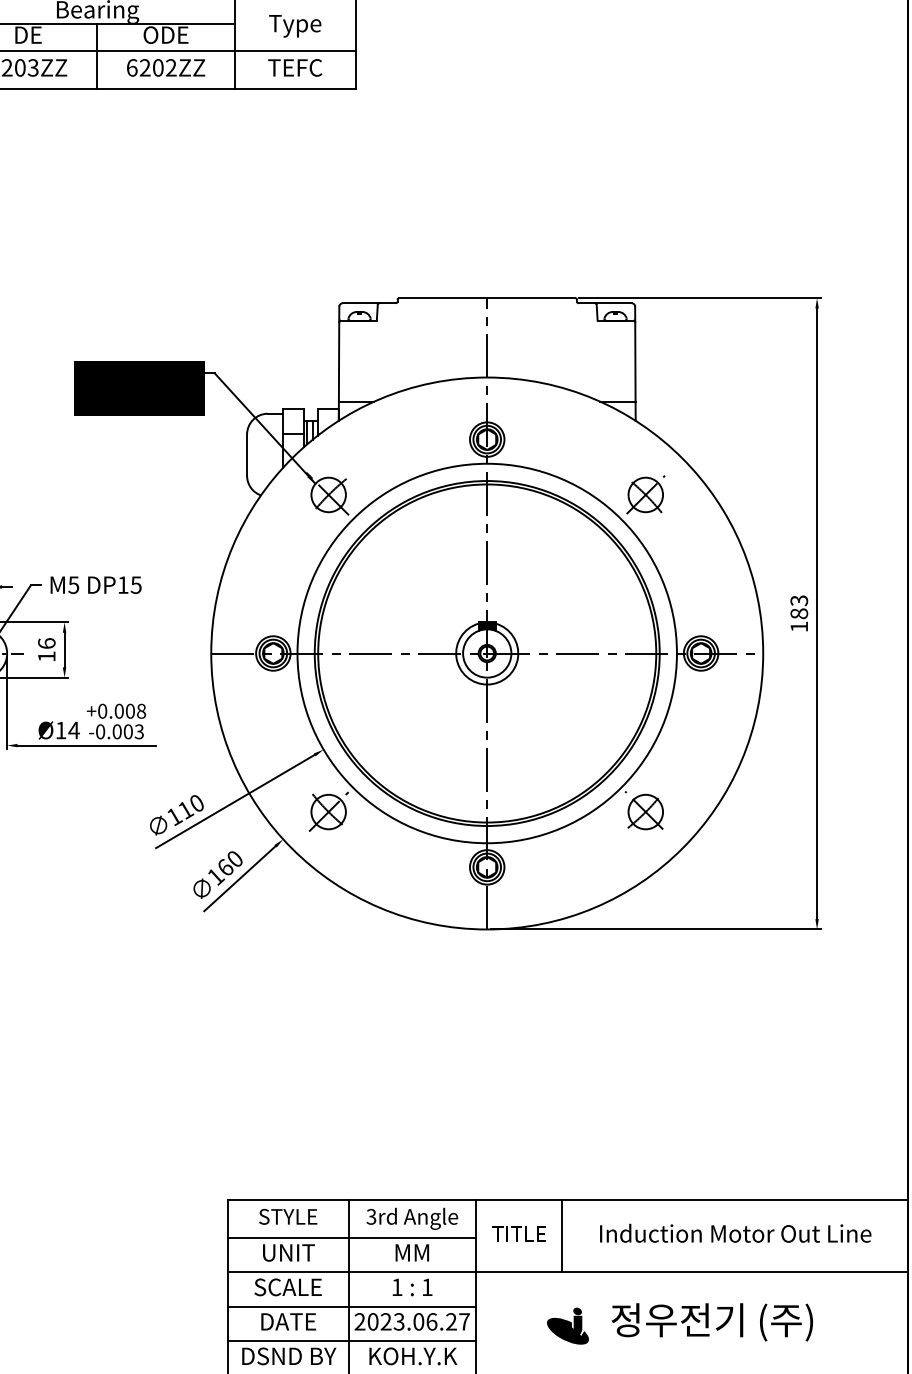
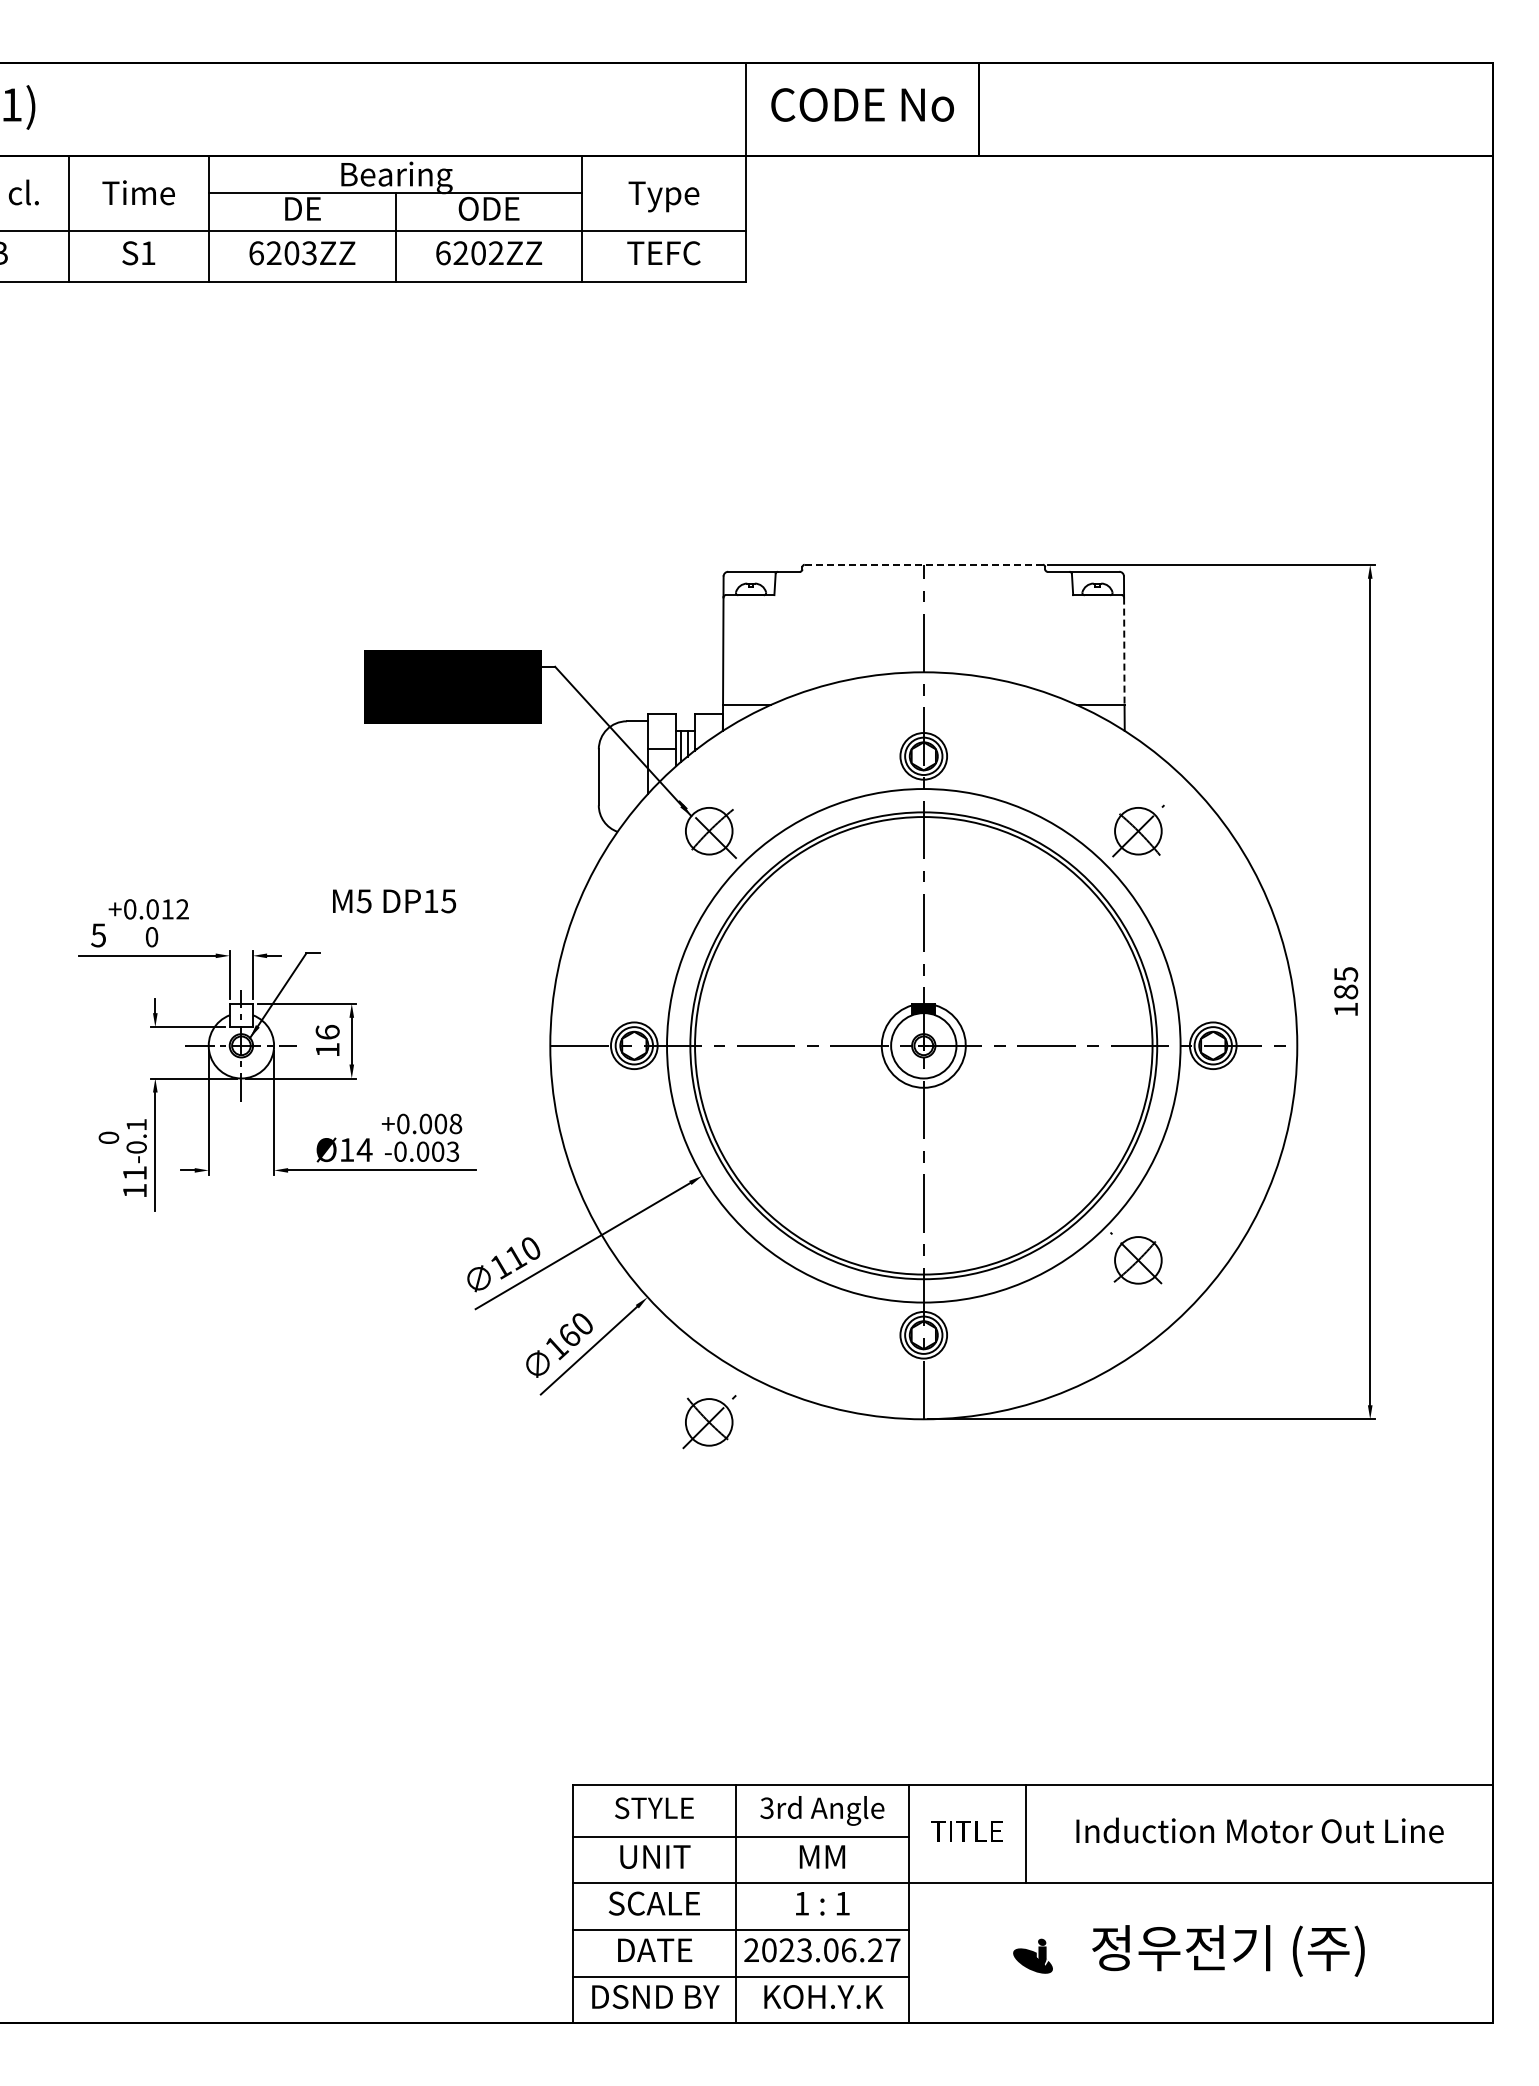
line: (487, 297) -> (924, 564), solid -> dashed
line: (635, 362) -> (1124, 651), solid -> dashed
text: (96, 585) -> (394, 901), moved
text: (798, 600) -> (1345, 974), 183 -> 185
part: (328, 812) -> (709, 1422), moved
part: (567, 1326) -> (1032, 1956), size x0.7

